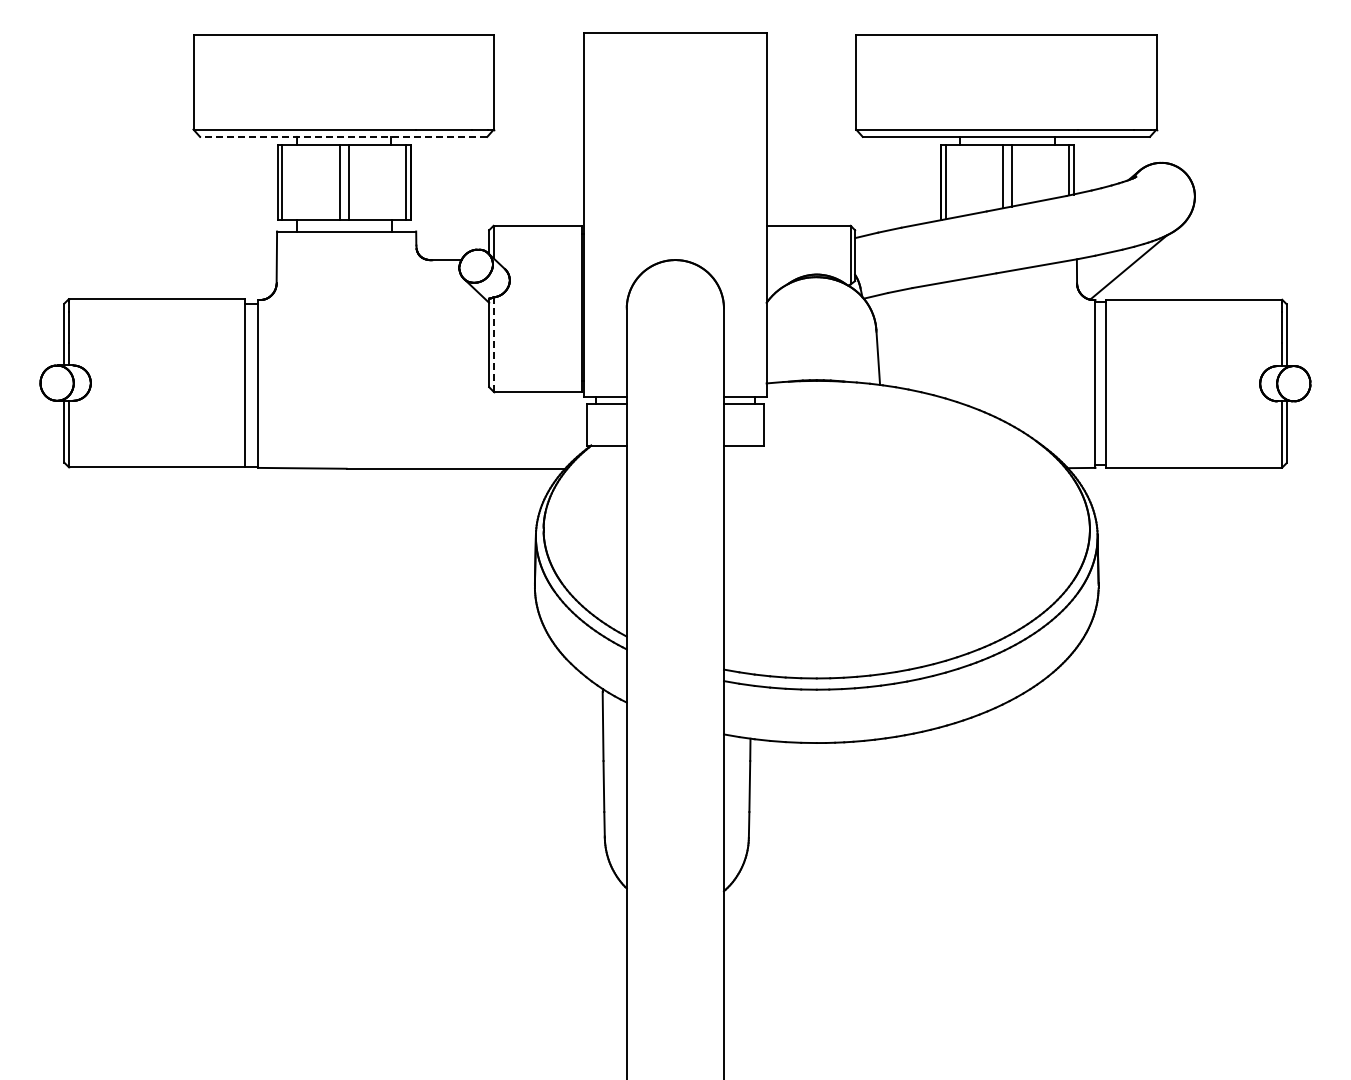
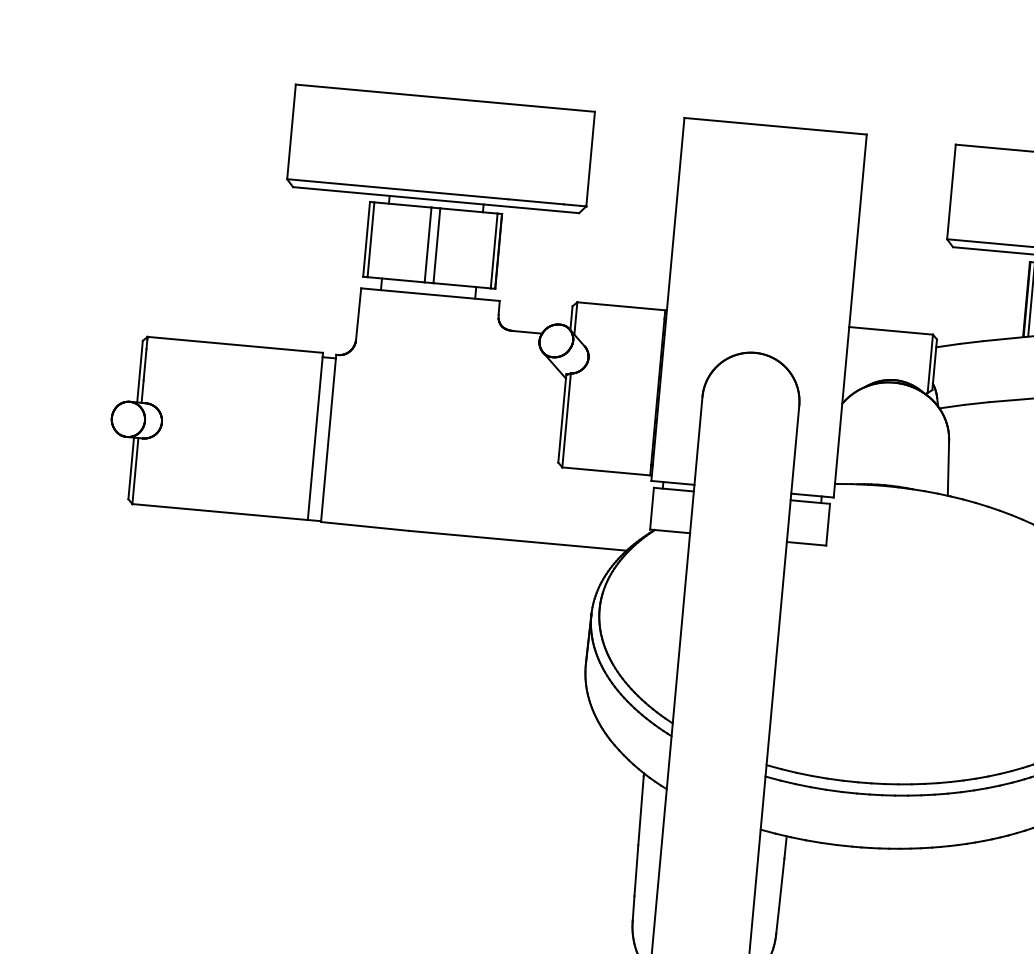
line: (343, 136) -> (435, 199), dashed -> solid
line: (493, 344) -> (566, 420), dashed -> solid

